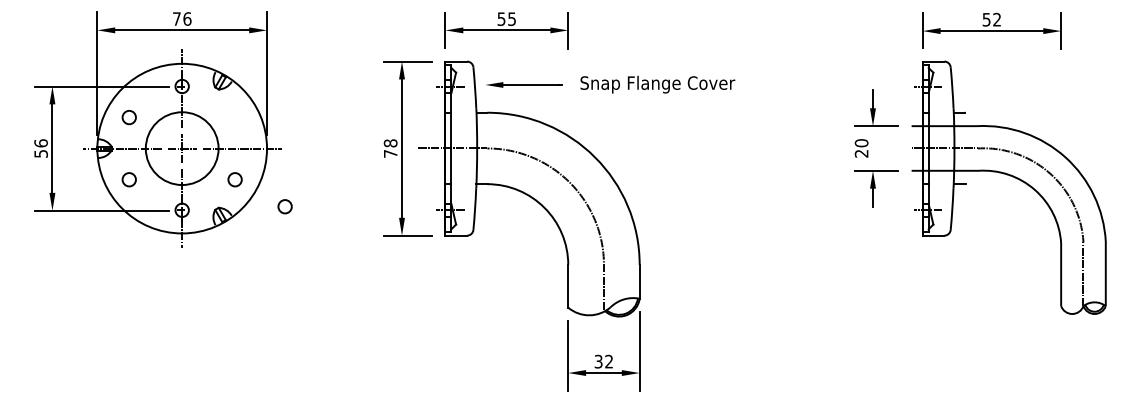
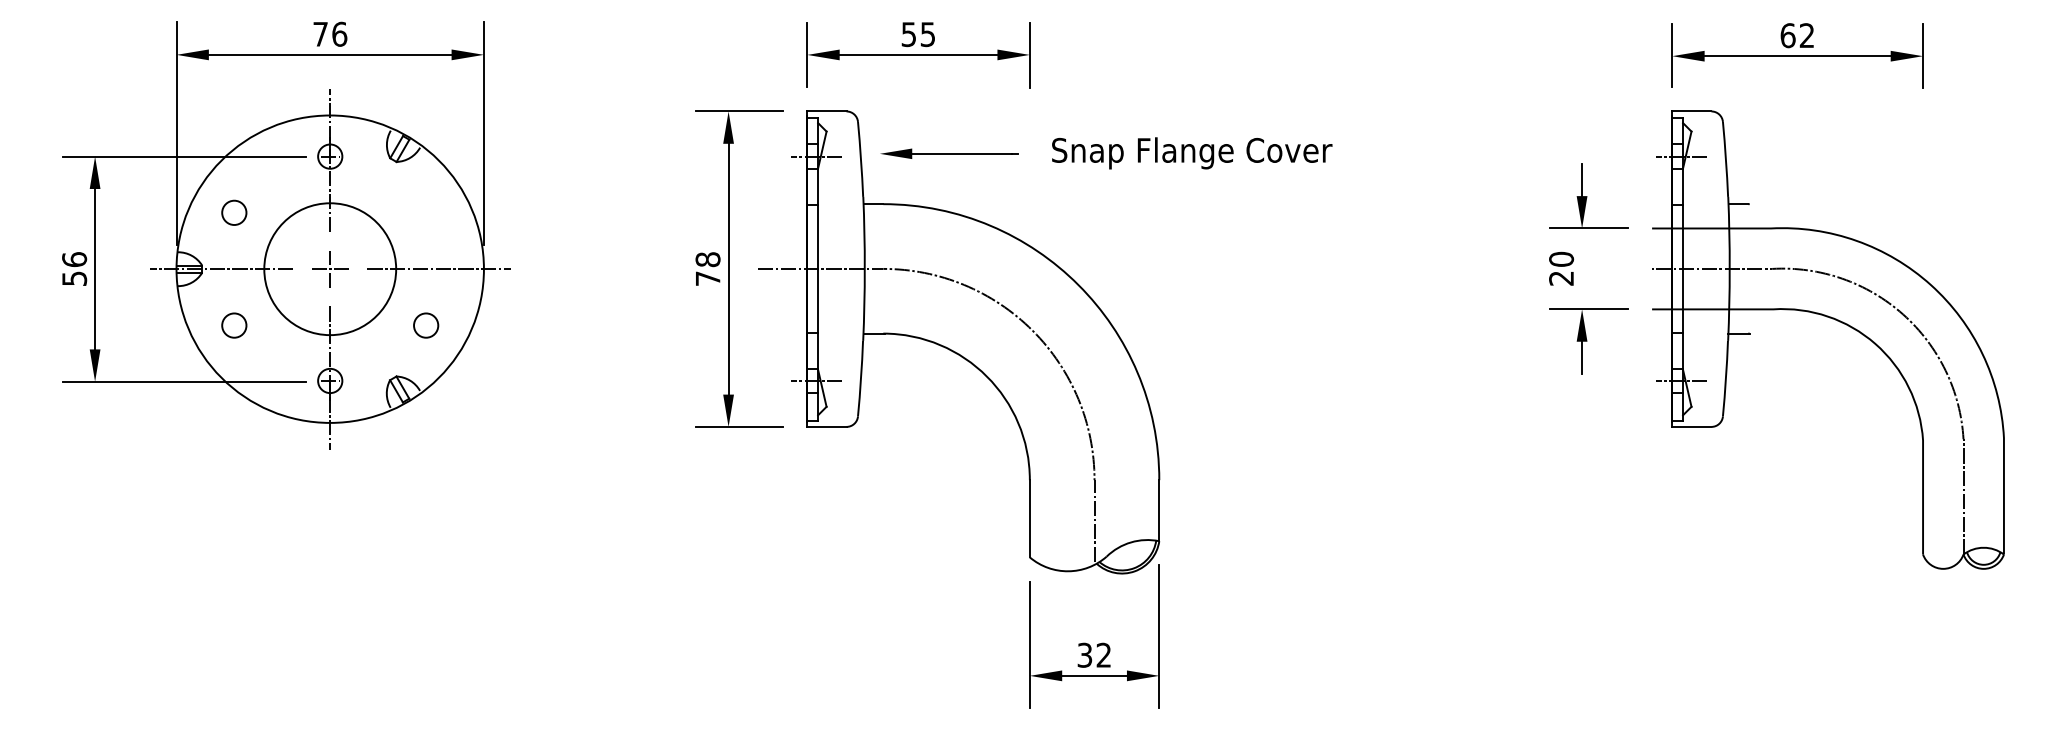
text: (986, 19) -> (1787, 35), 52 -> 62
part: (181, 148) -> (328, 268), size x0.71
circle: (284, 206) -> (515, 374), removed

